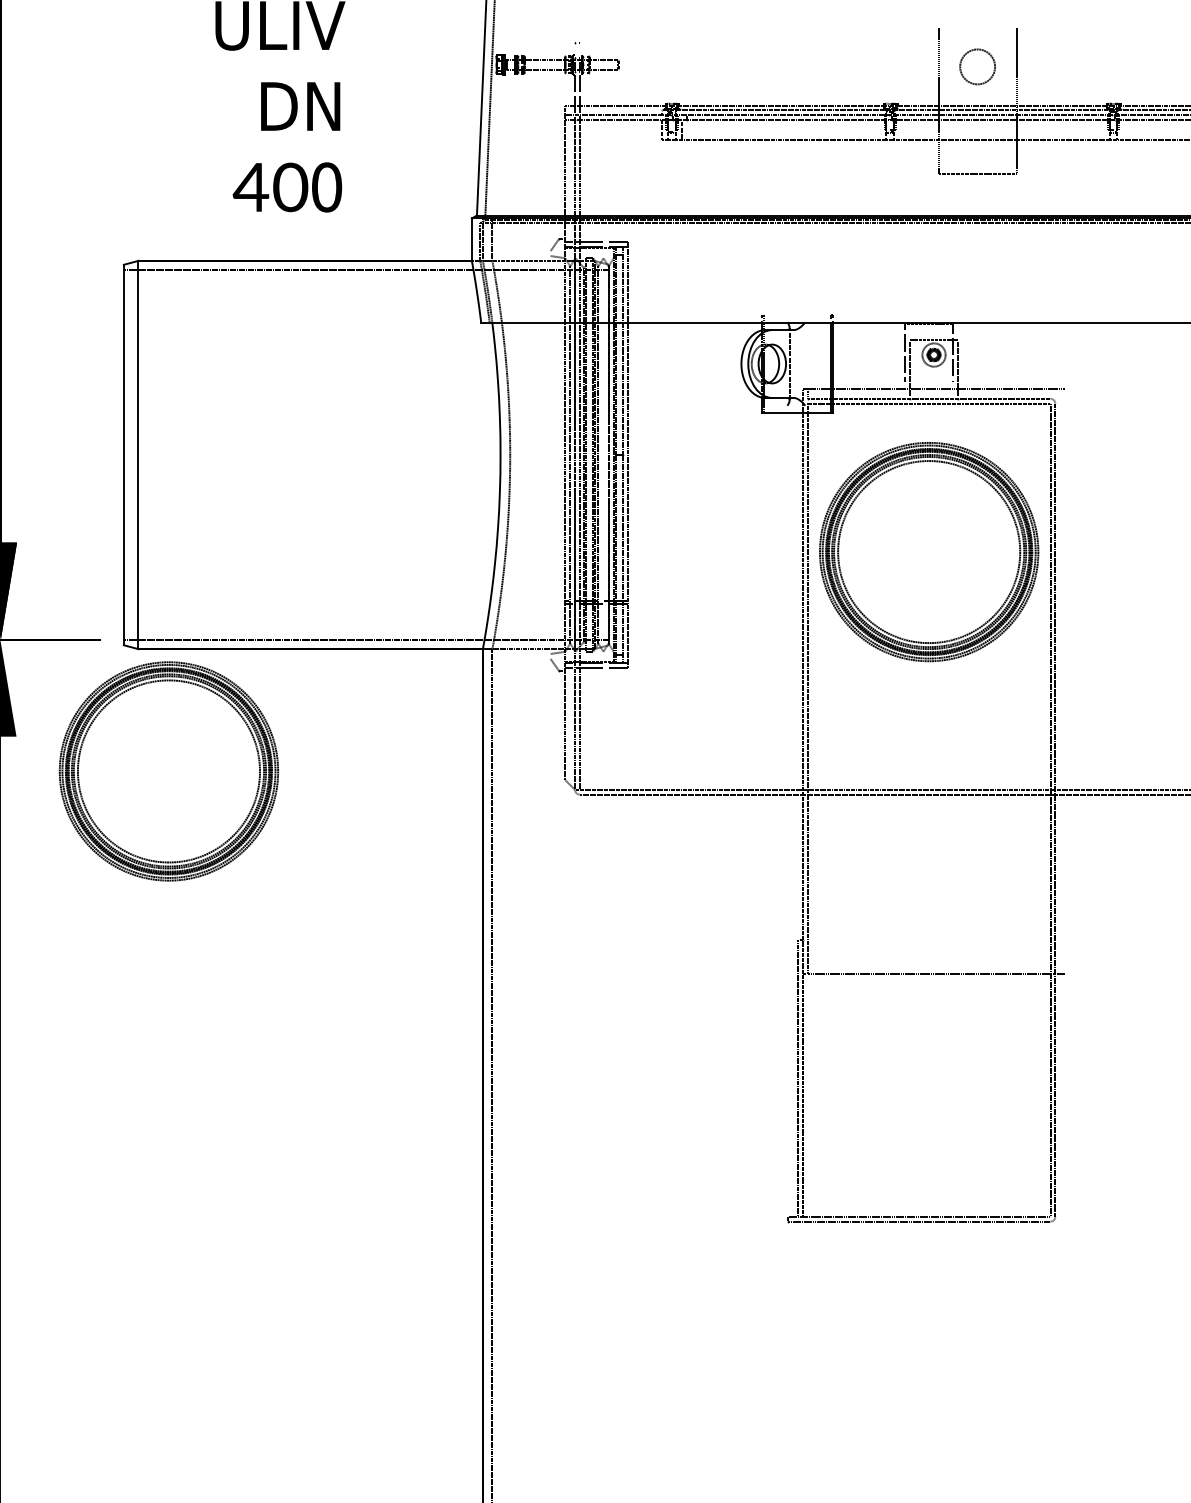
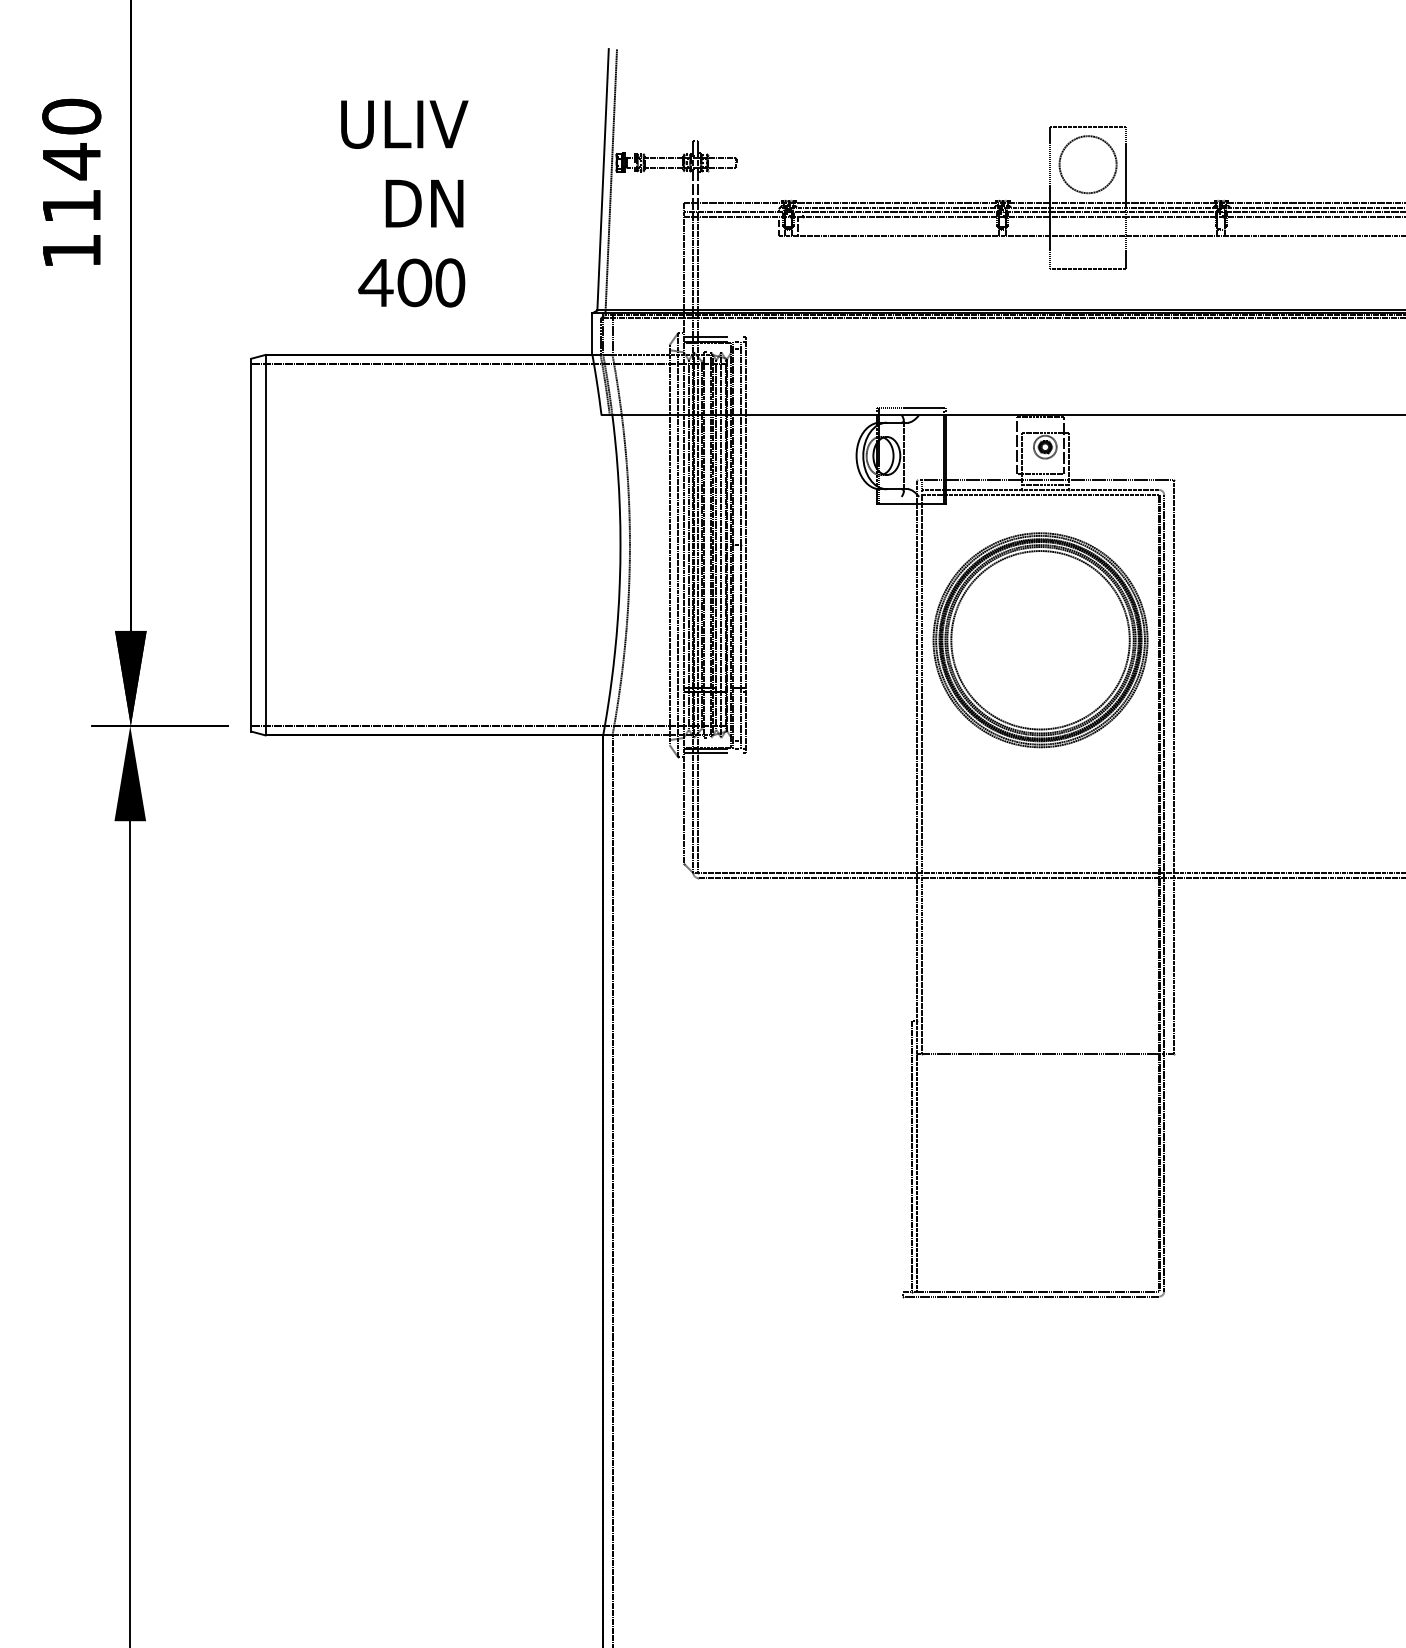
line: (978, 27) -> (1088, 126), added
circle: (977, 66) -> (1087, 164), size x1.67
line: (796, 315) -> (910, 408), added
line: (929, 381) -> (1040, 473), added
line: (934, 394) -> (1045, 485), added
line: (550, 455) -> (669, 545), added
line: (559, 455) -> (678, 545), added
line: (603, 455) -> (721, 545), added
line: (1064, 681) -> (1173, 767), added
part: (168, 771) -> (295, 855), removed

